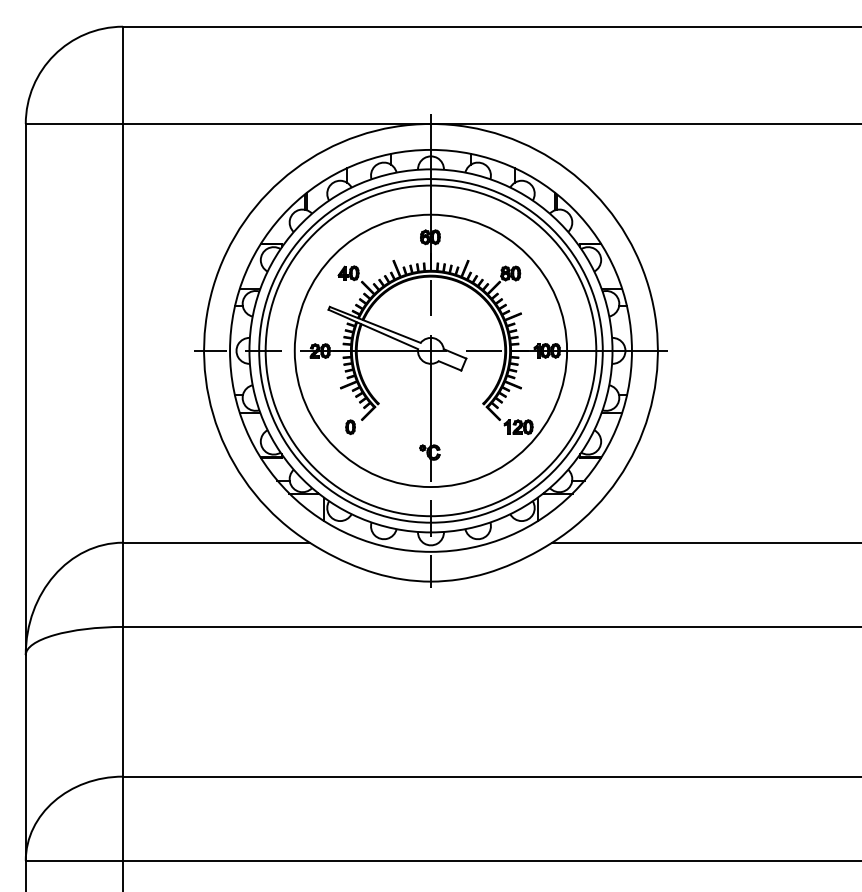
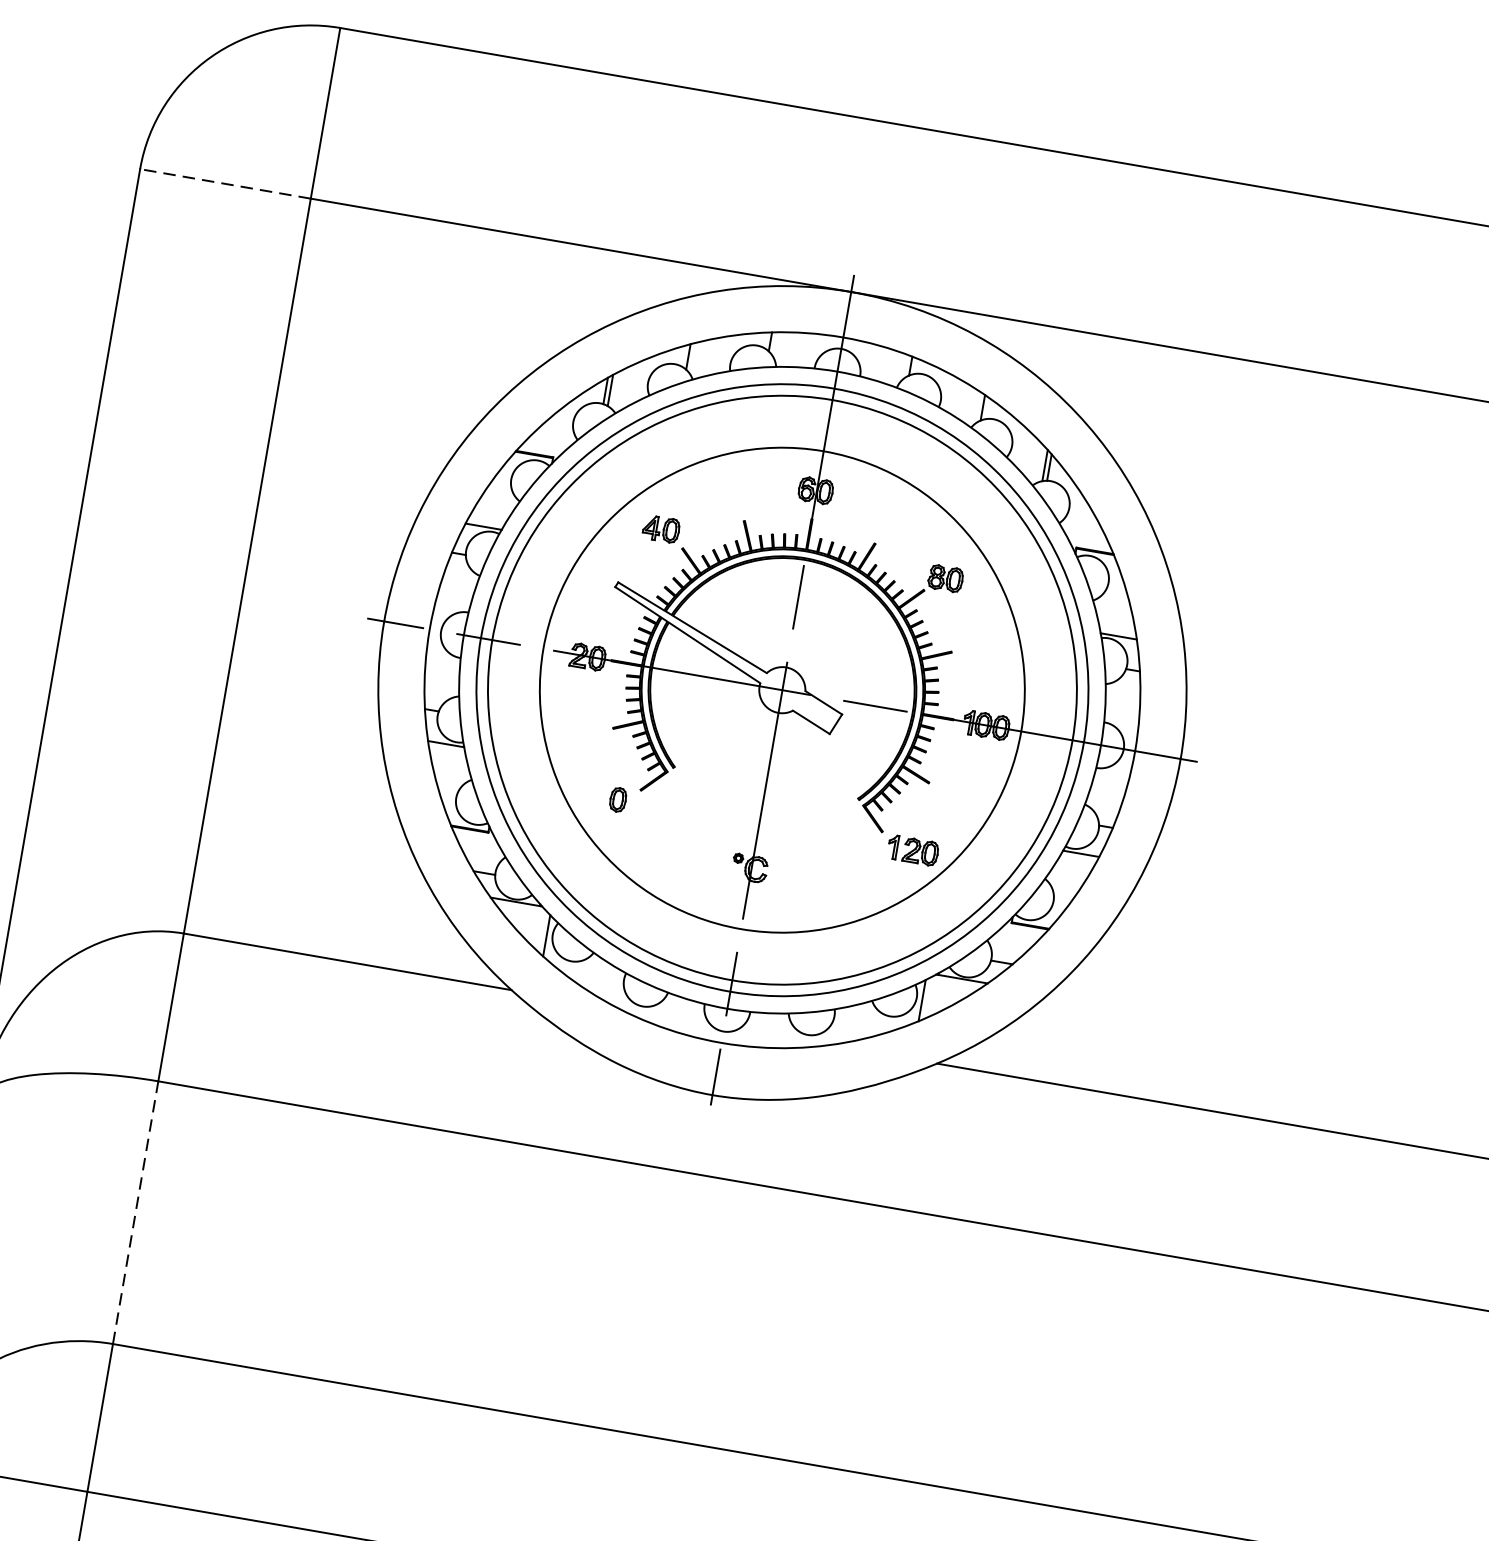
line: (74, 123) -> (225, 183), solid -> dashed
line: (123, 701) -> (136, 1212), solid -> dashed

